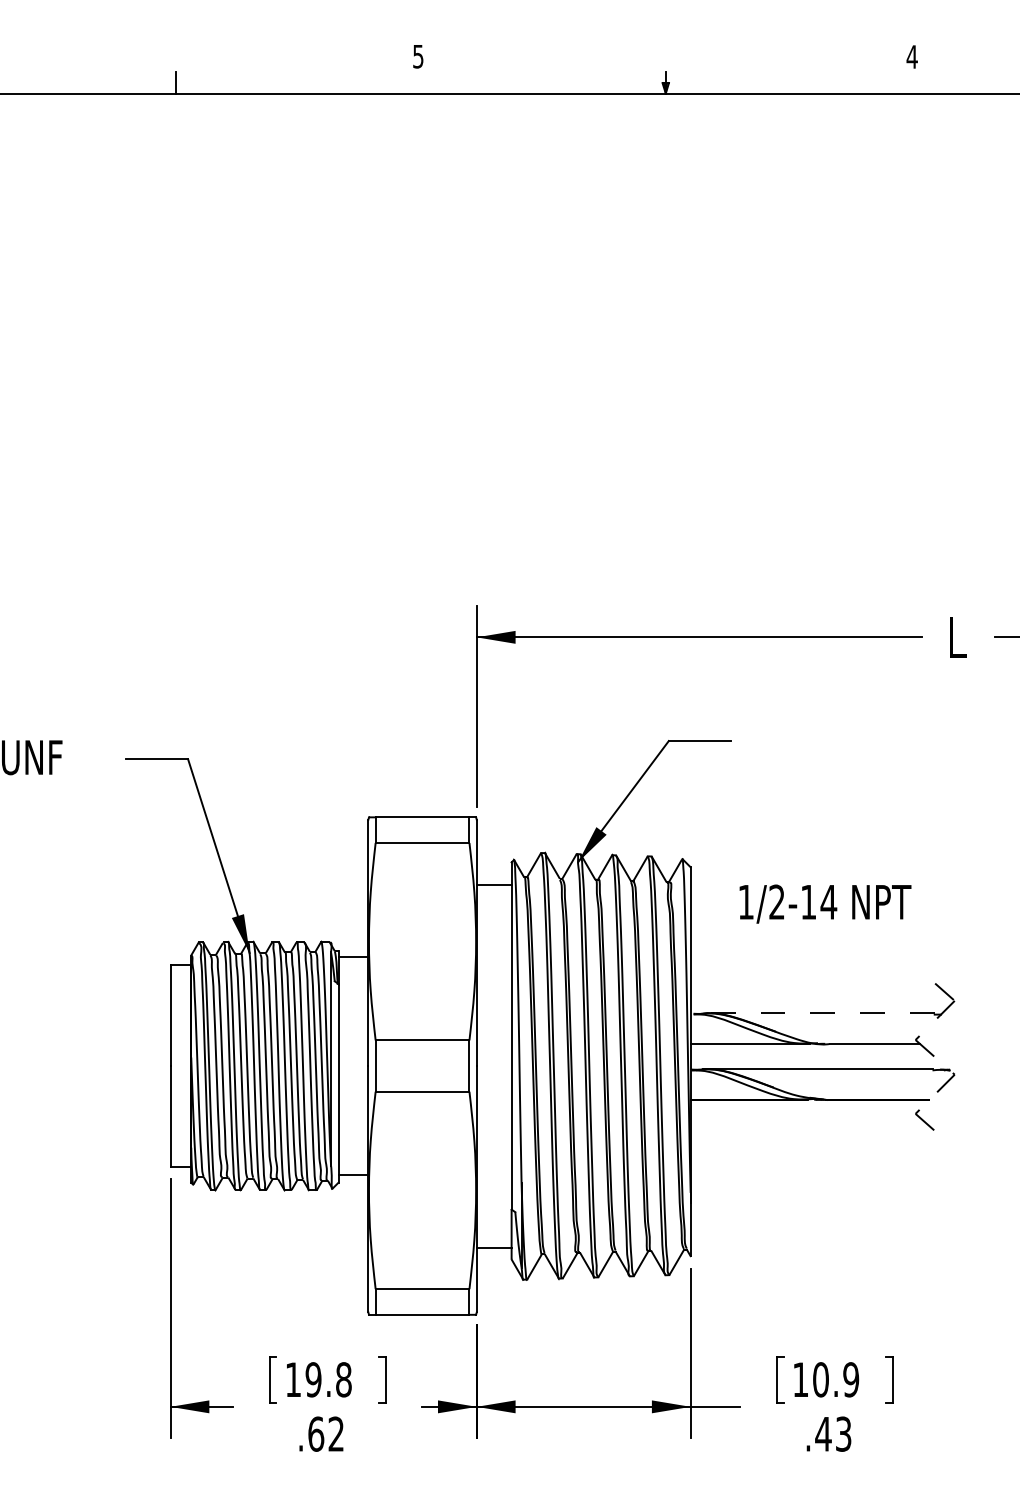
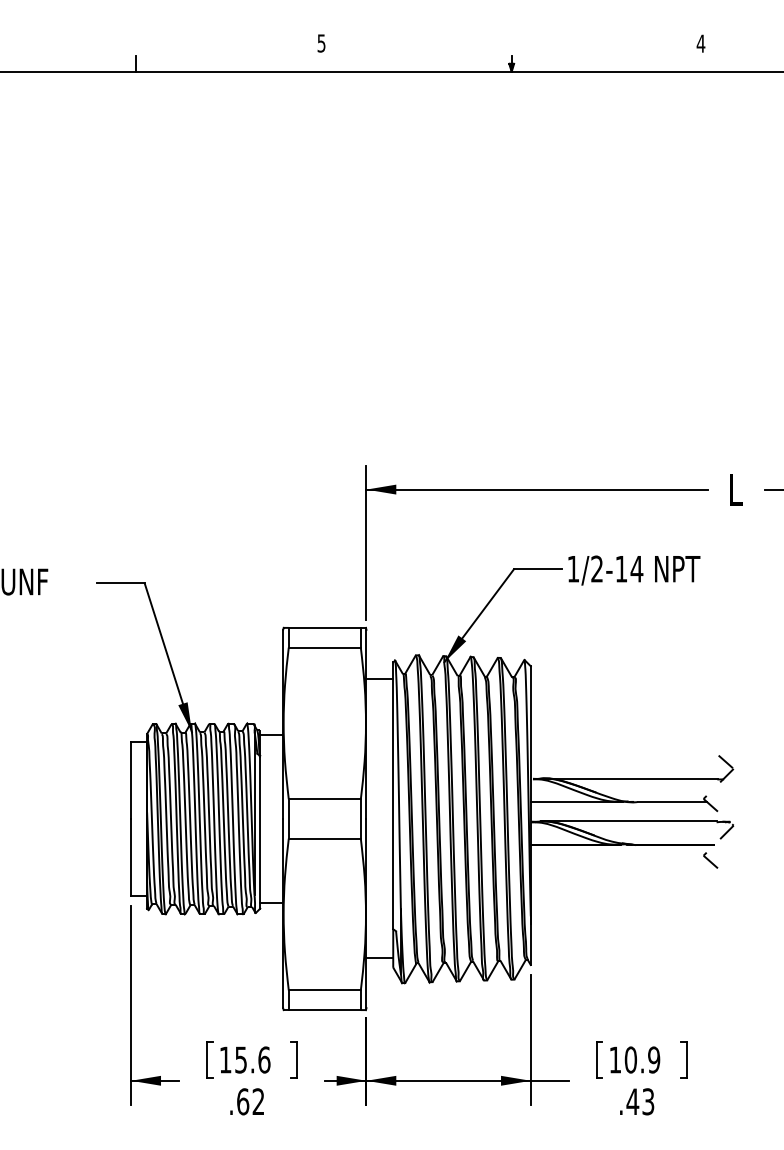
text: (825, 904) -> (634, 570), moved
line: (819, 1013) -> (629, 778), dashed -> solid
text: (328, 1379) -> (252, 1059), 19.8 -> 15.6

